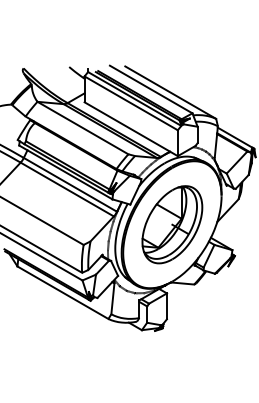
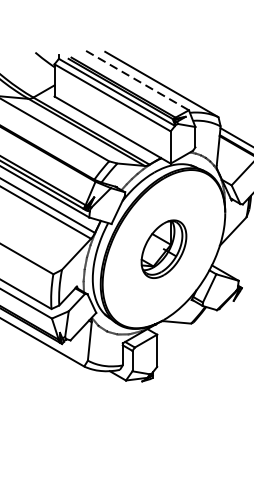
line: (151, 89) -> (137, 80), solid -> dashed
part: (172, 224) -> (164, 248), size x0.6

